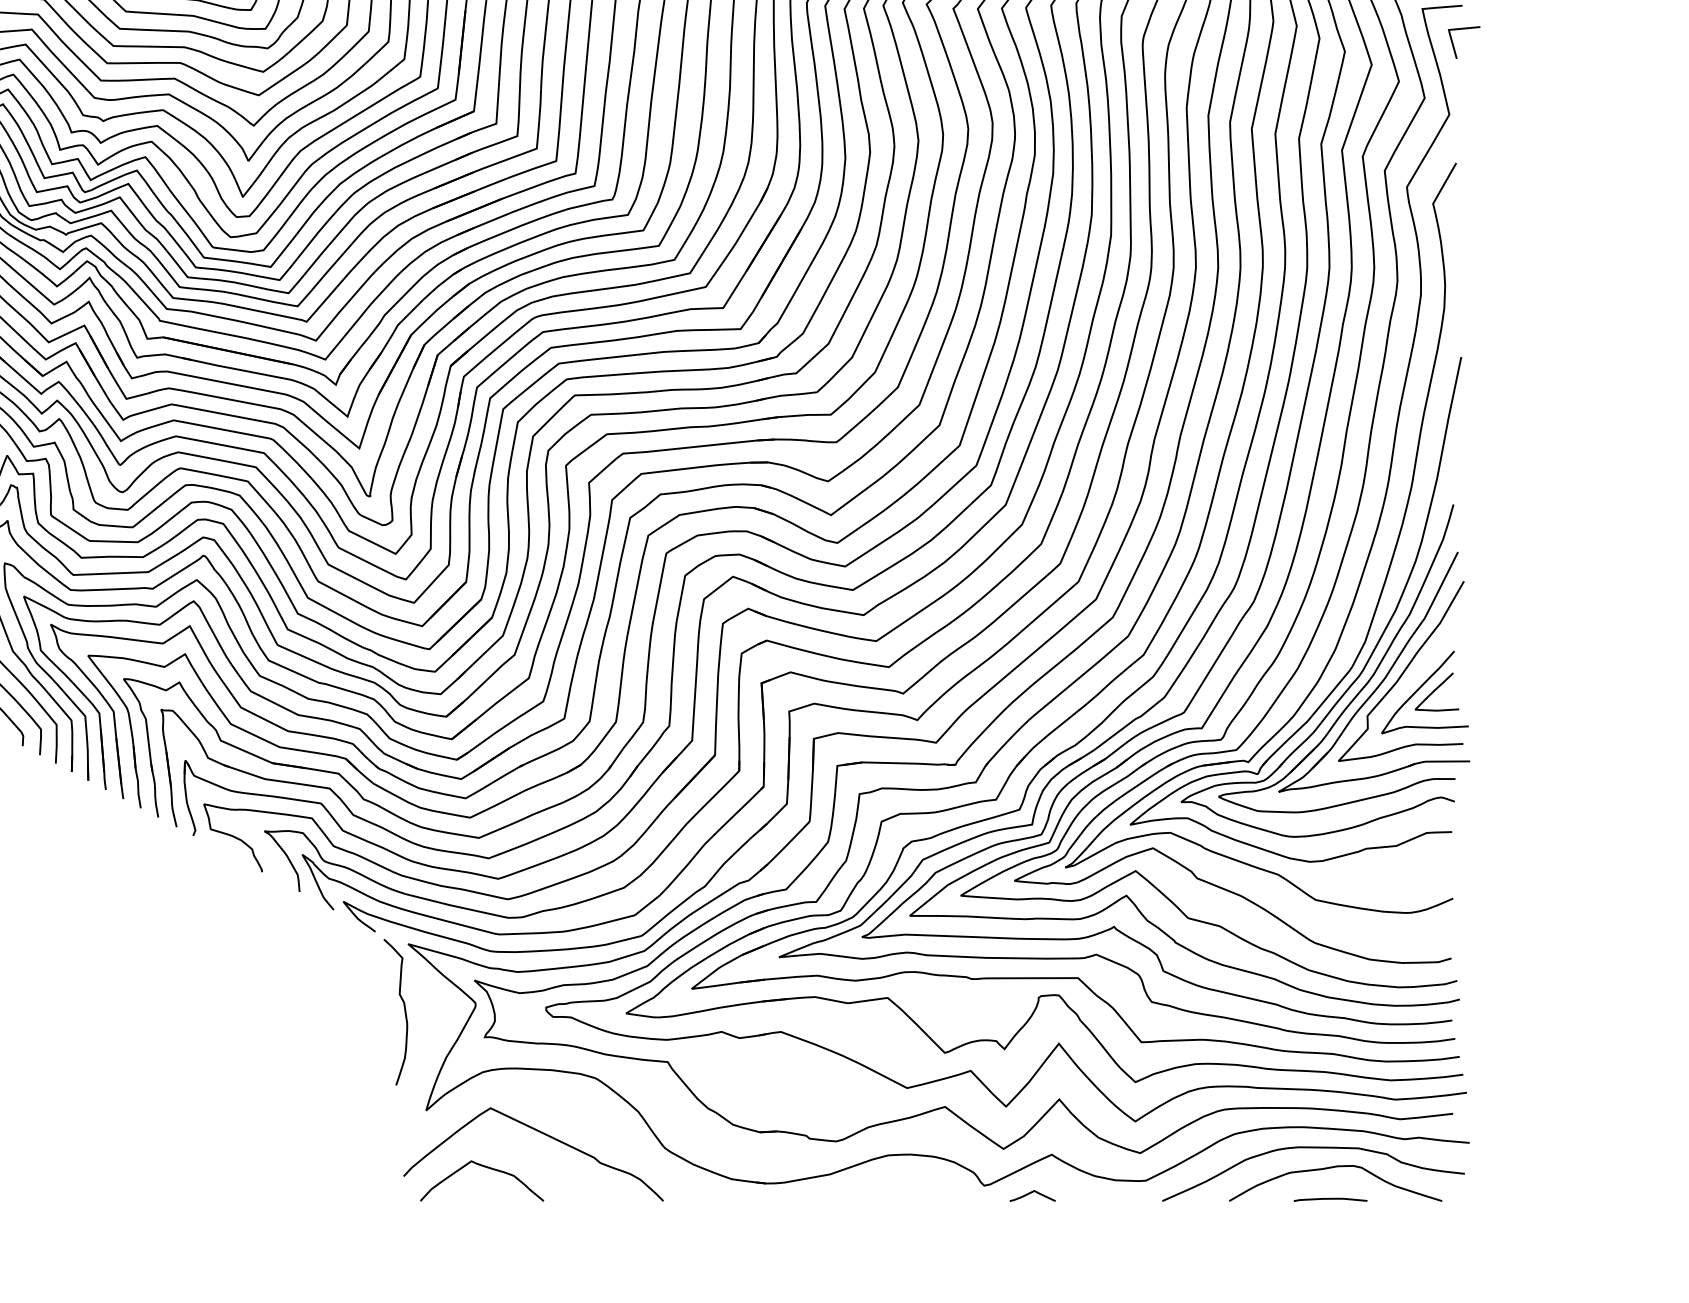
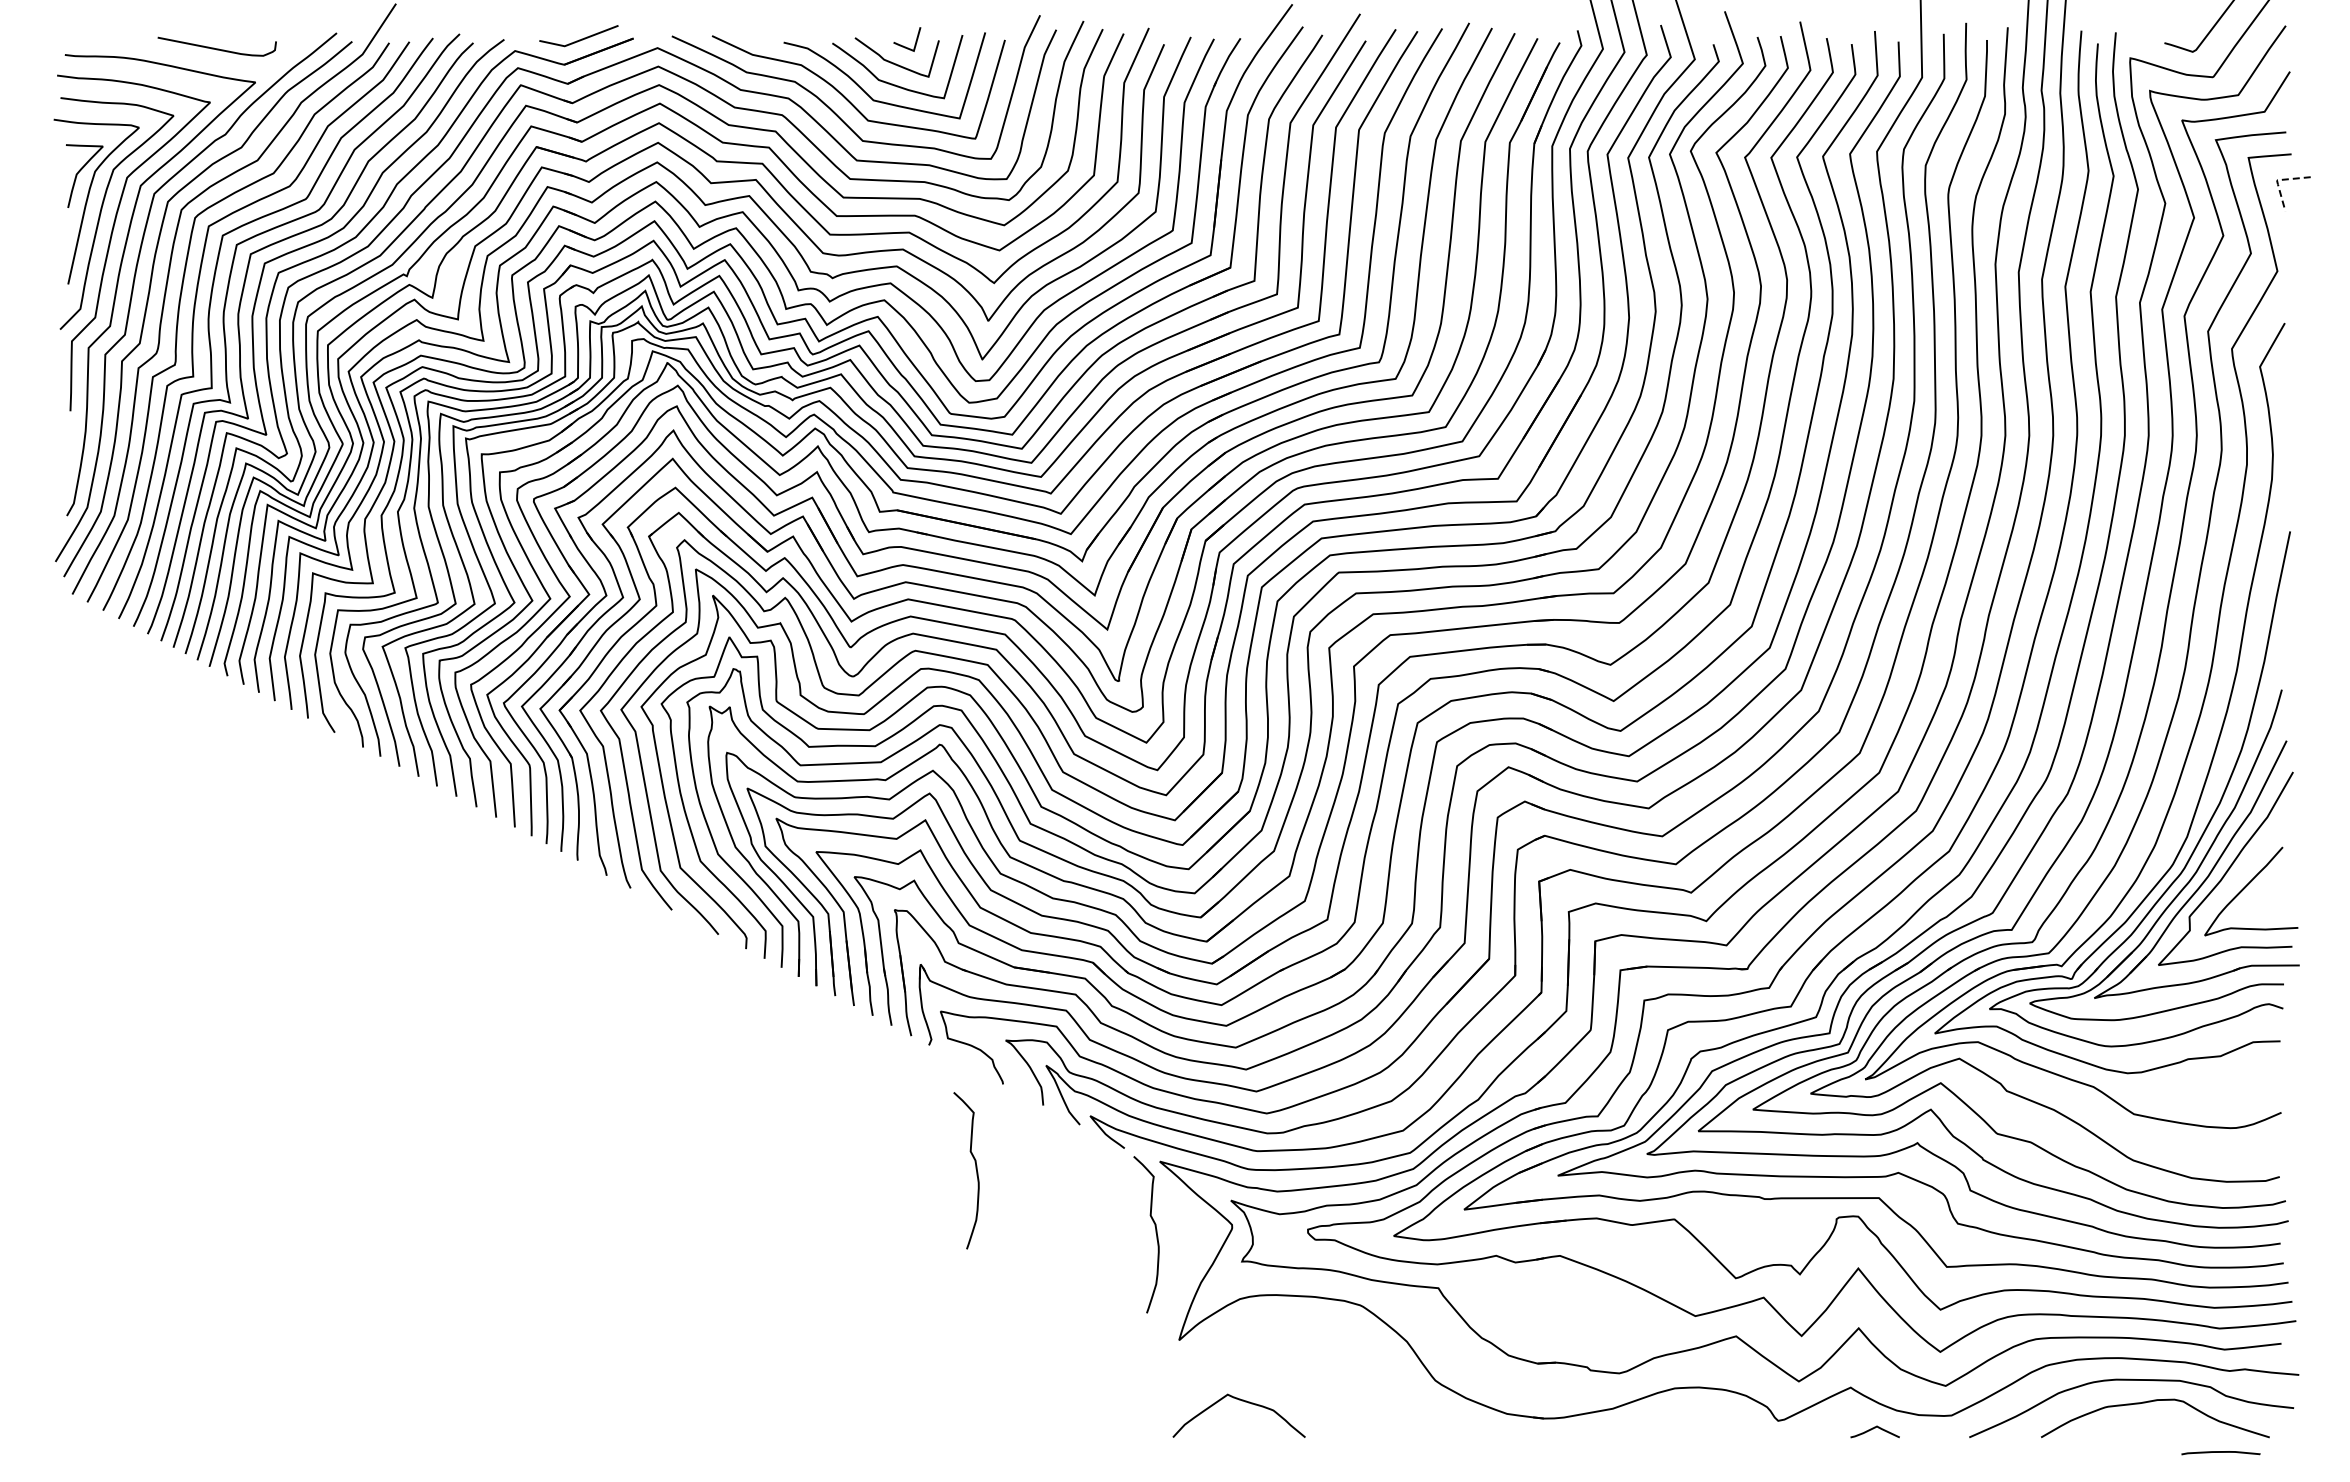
line: (1448, 30) -> (2276, 180), solid -> dashed
curve: (1435, 690) -> (2262, 889), removed
curve: (236, 951) -> (975, 1169), added
curve: (540, 1133) -> (1301, 1364), removed
curve: (1031, 1193) -> (1873, 1429), moved
curve: (1330, 1199) -> (2220, 1452), moved

